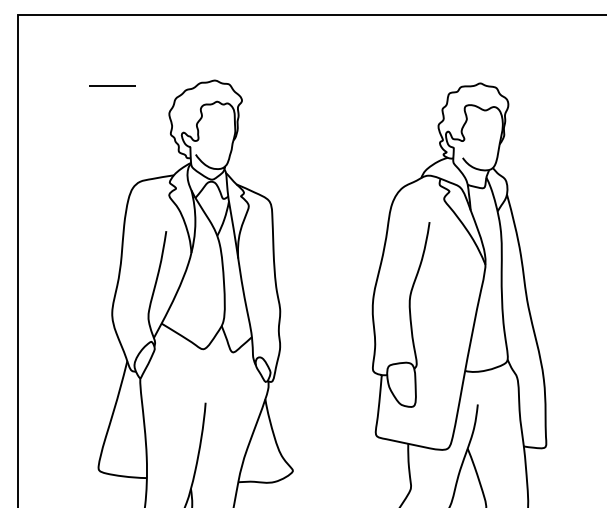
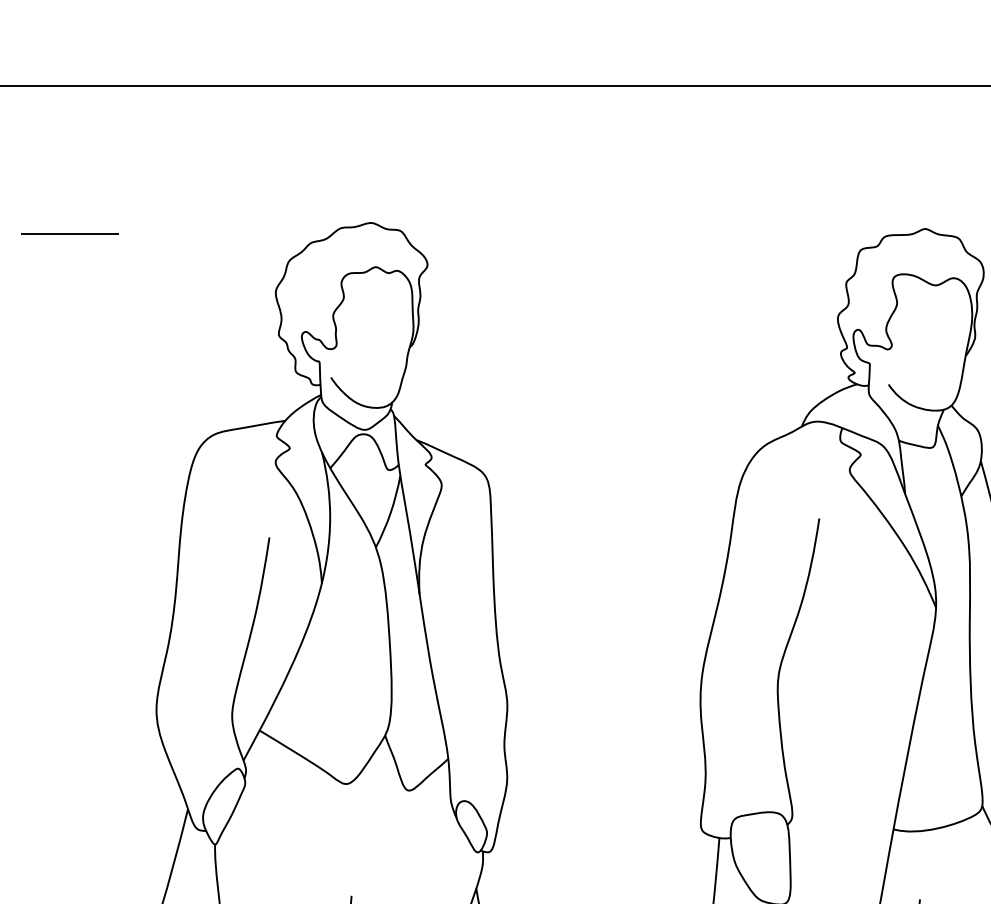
line: (112, 85) -> (69, 233), moved

